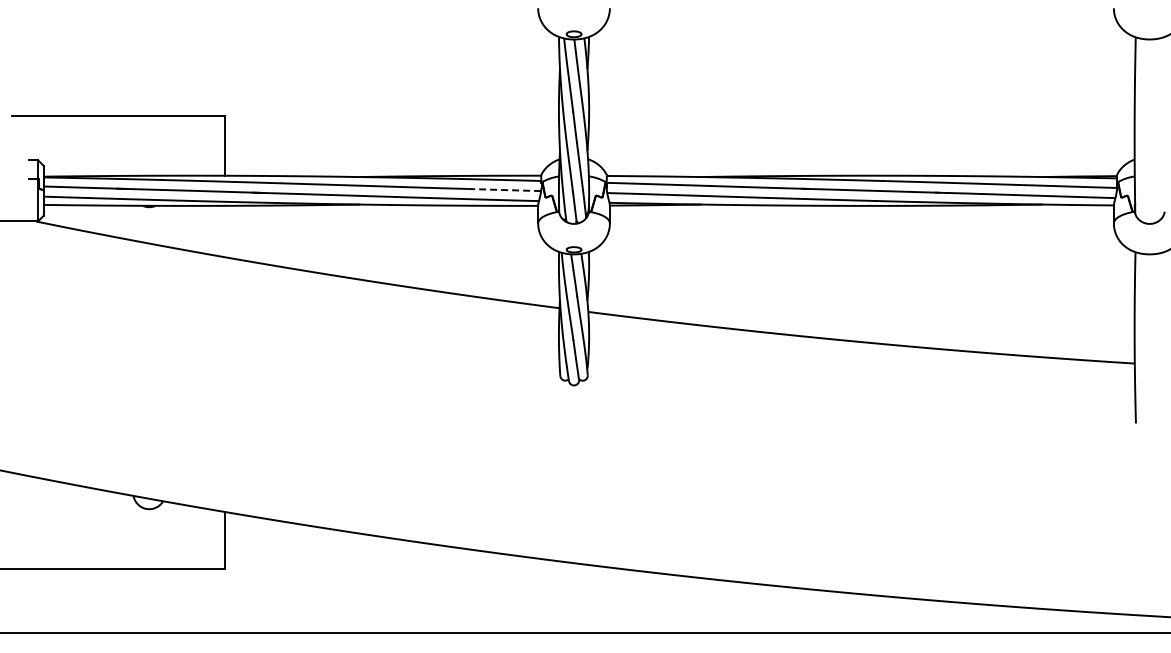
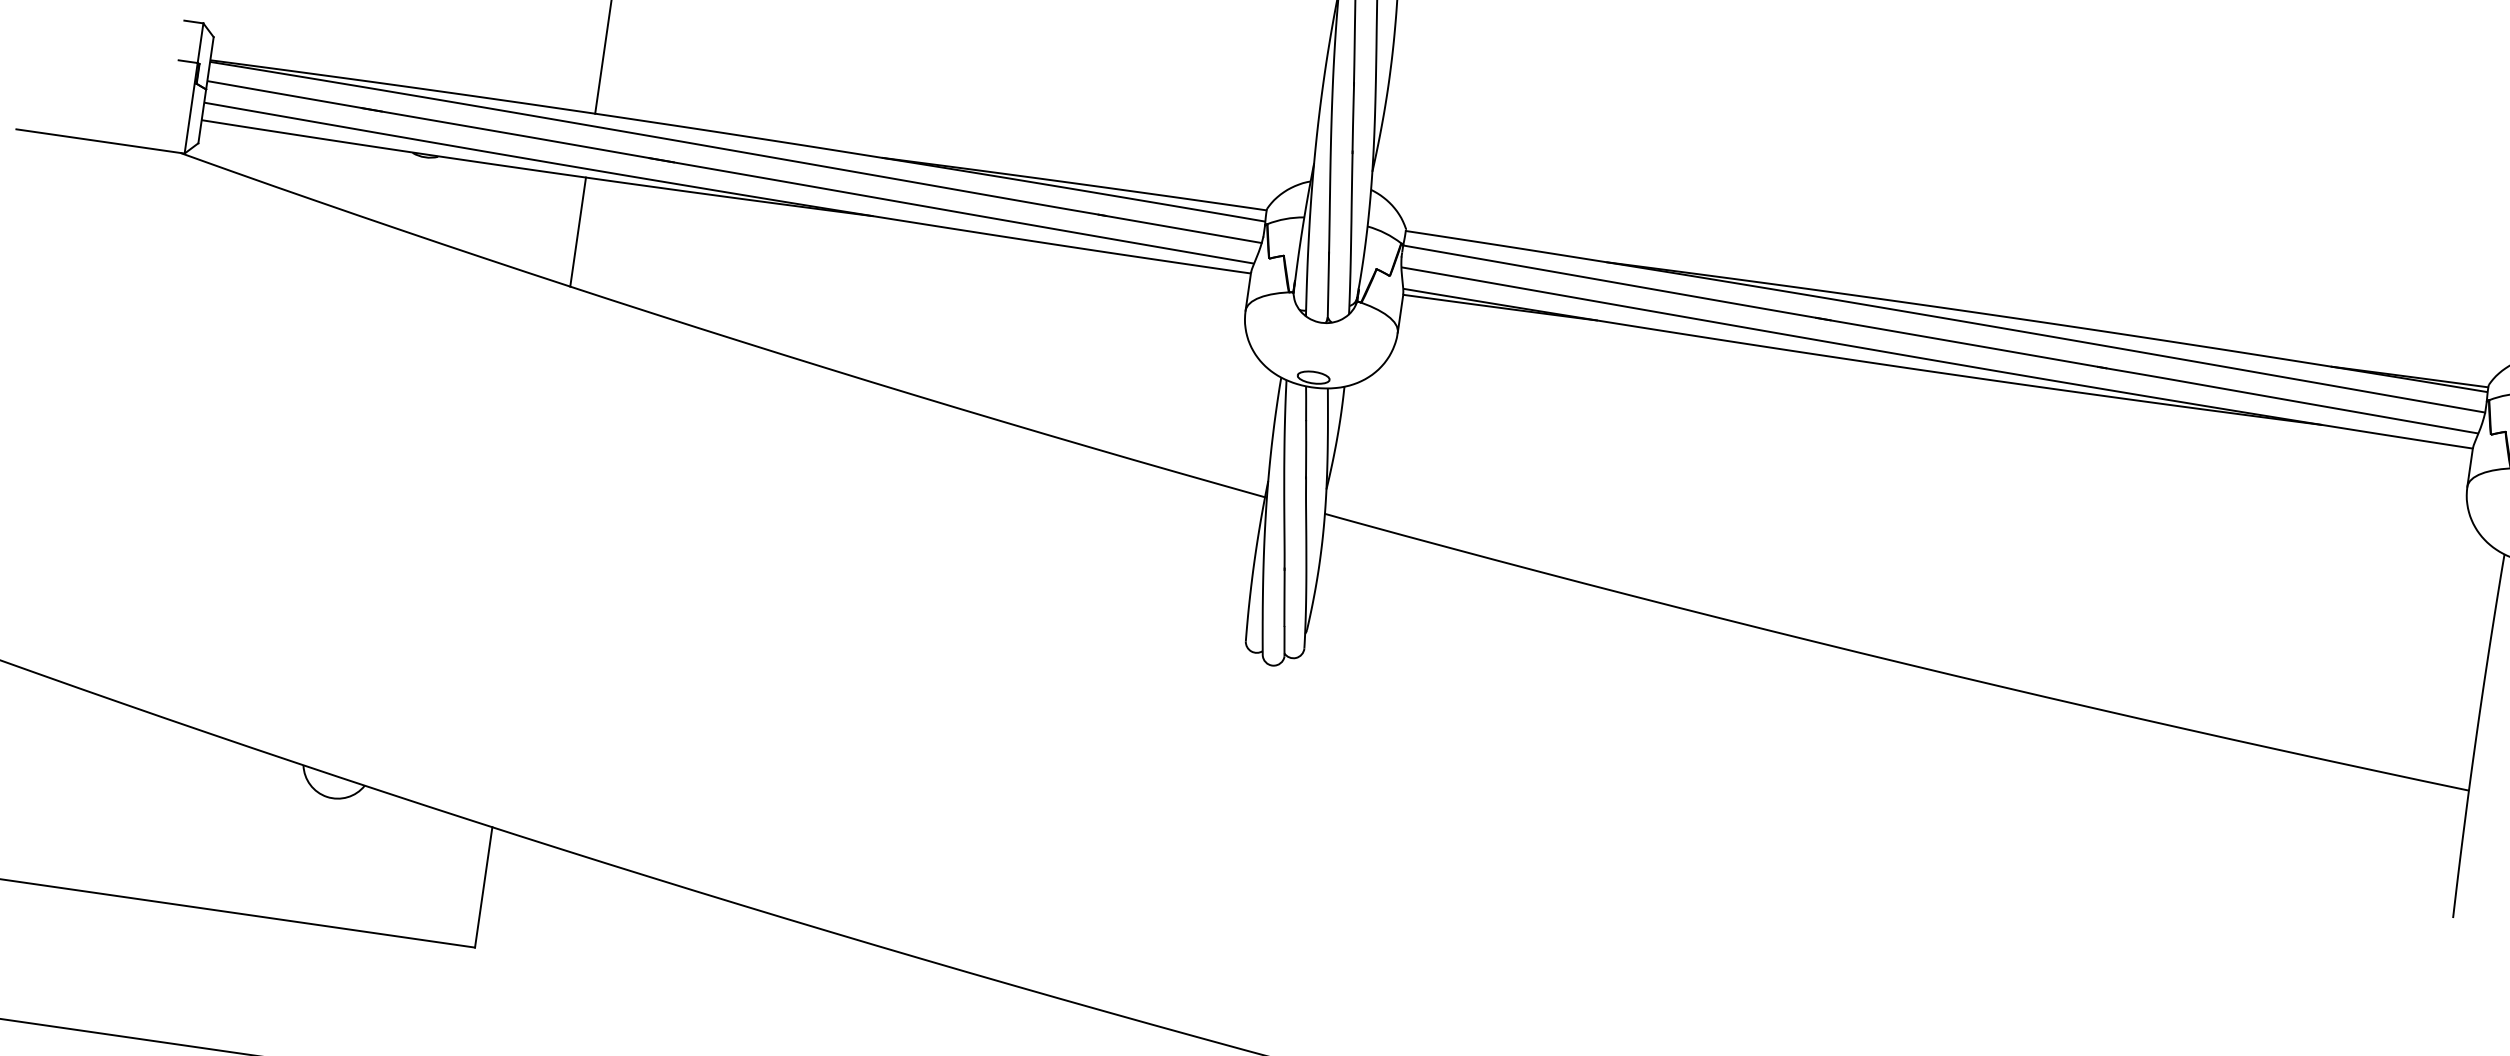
line: (502, 190) -> (1179, 229), dashed -> solid
line: (224, 231) -> (577, 231), added

